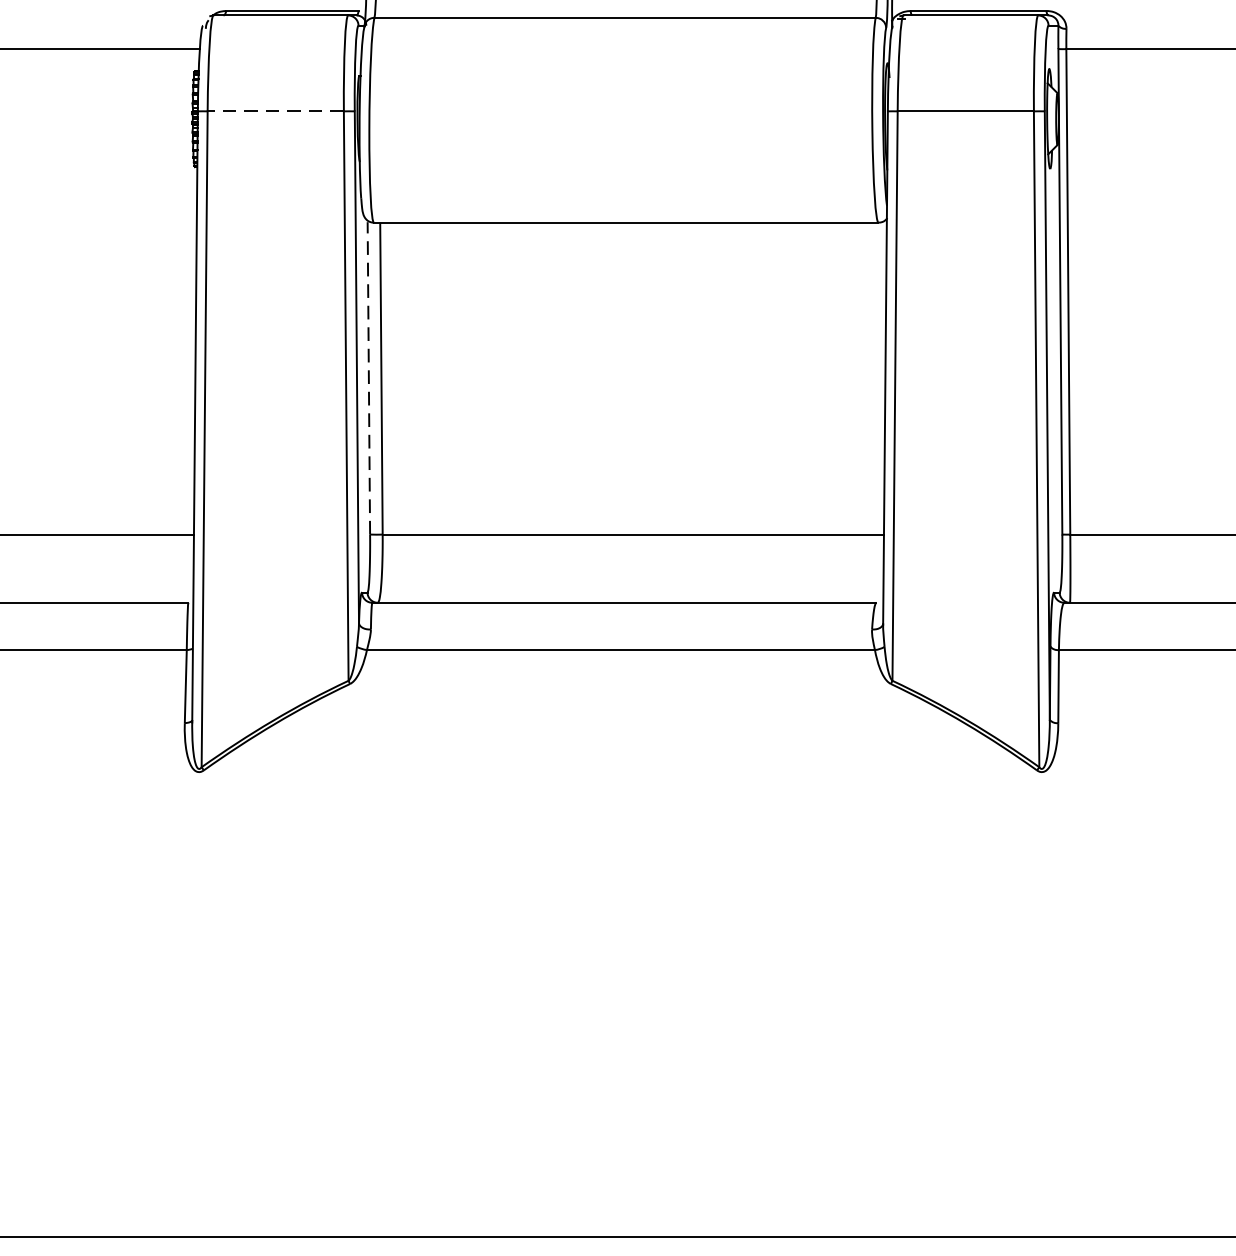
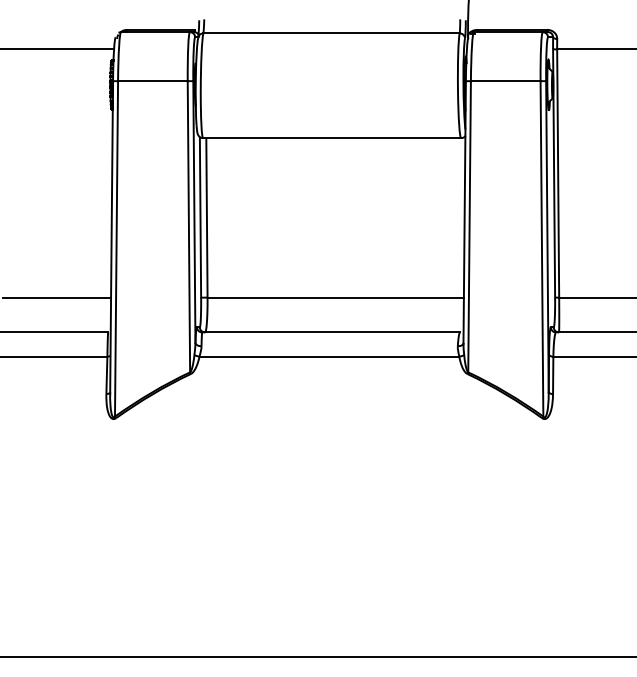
line: (274, 111) -> (152, 81), dashed -> solid
line: (368, 377) -> (200, 217), dashed -> solid

